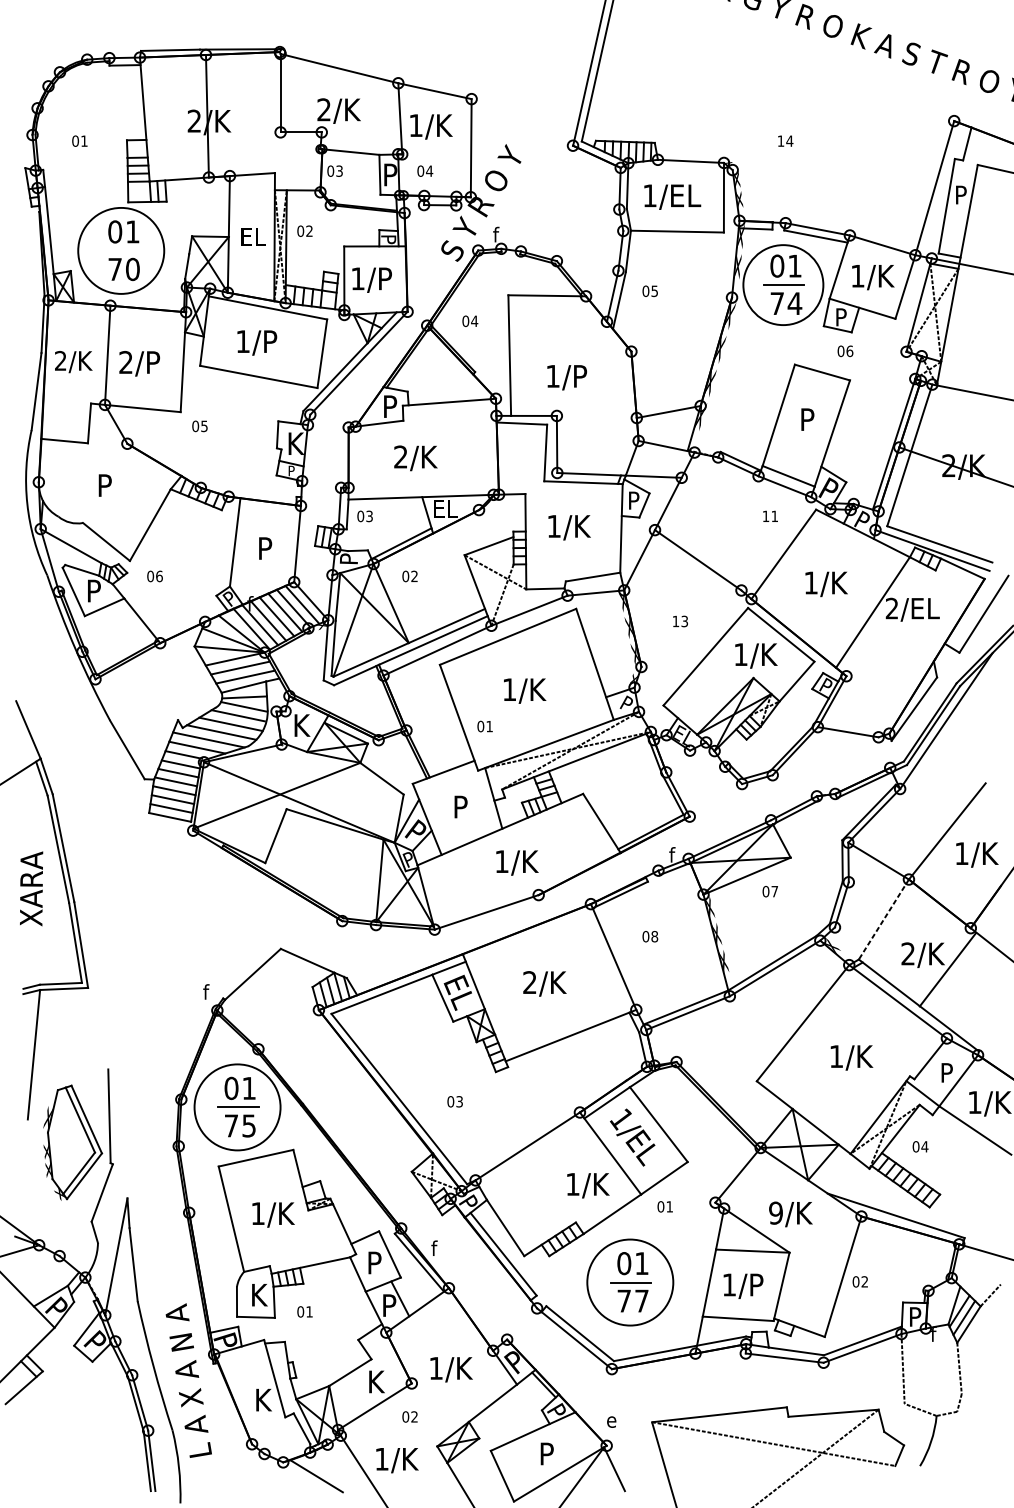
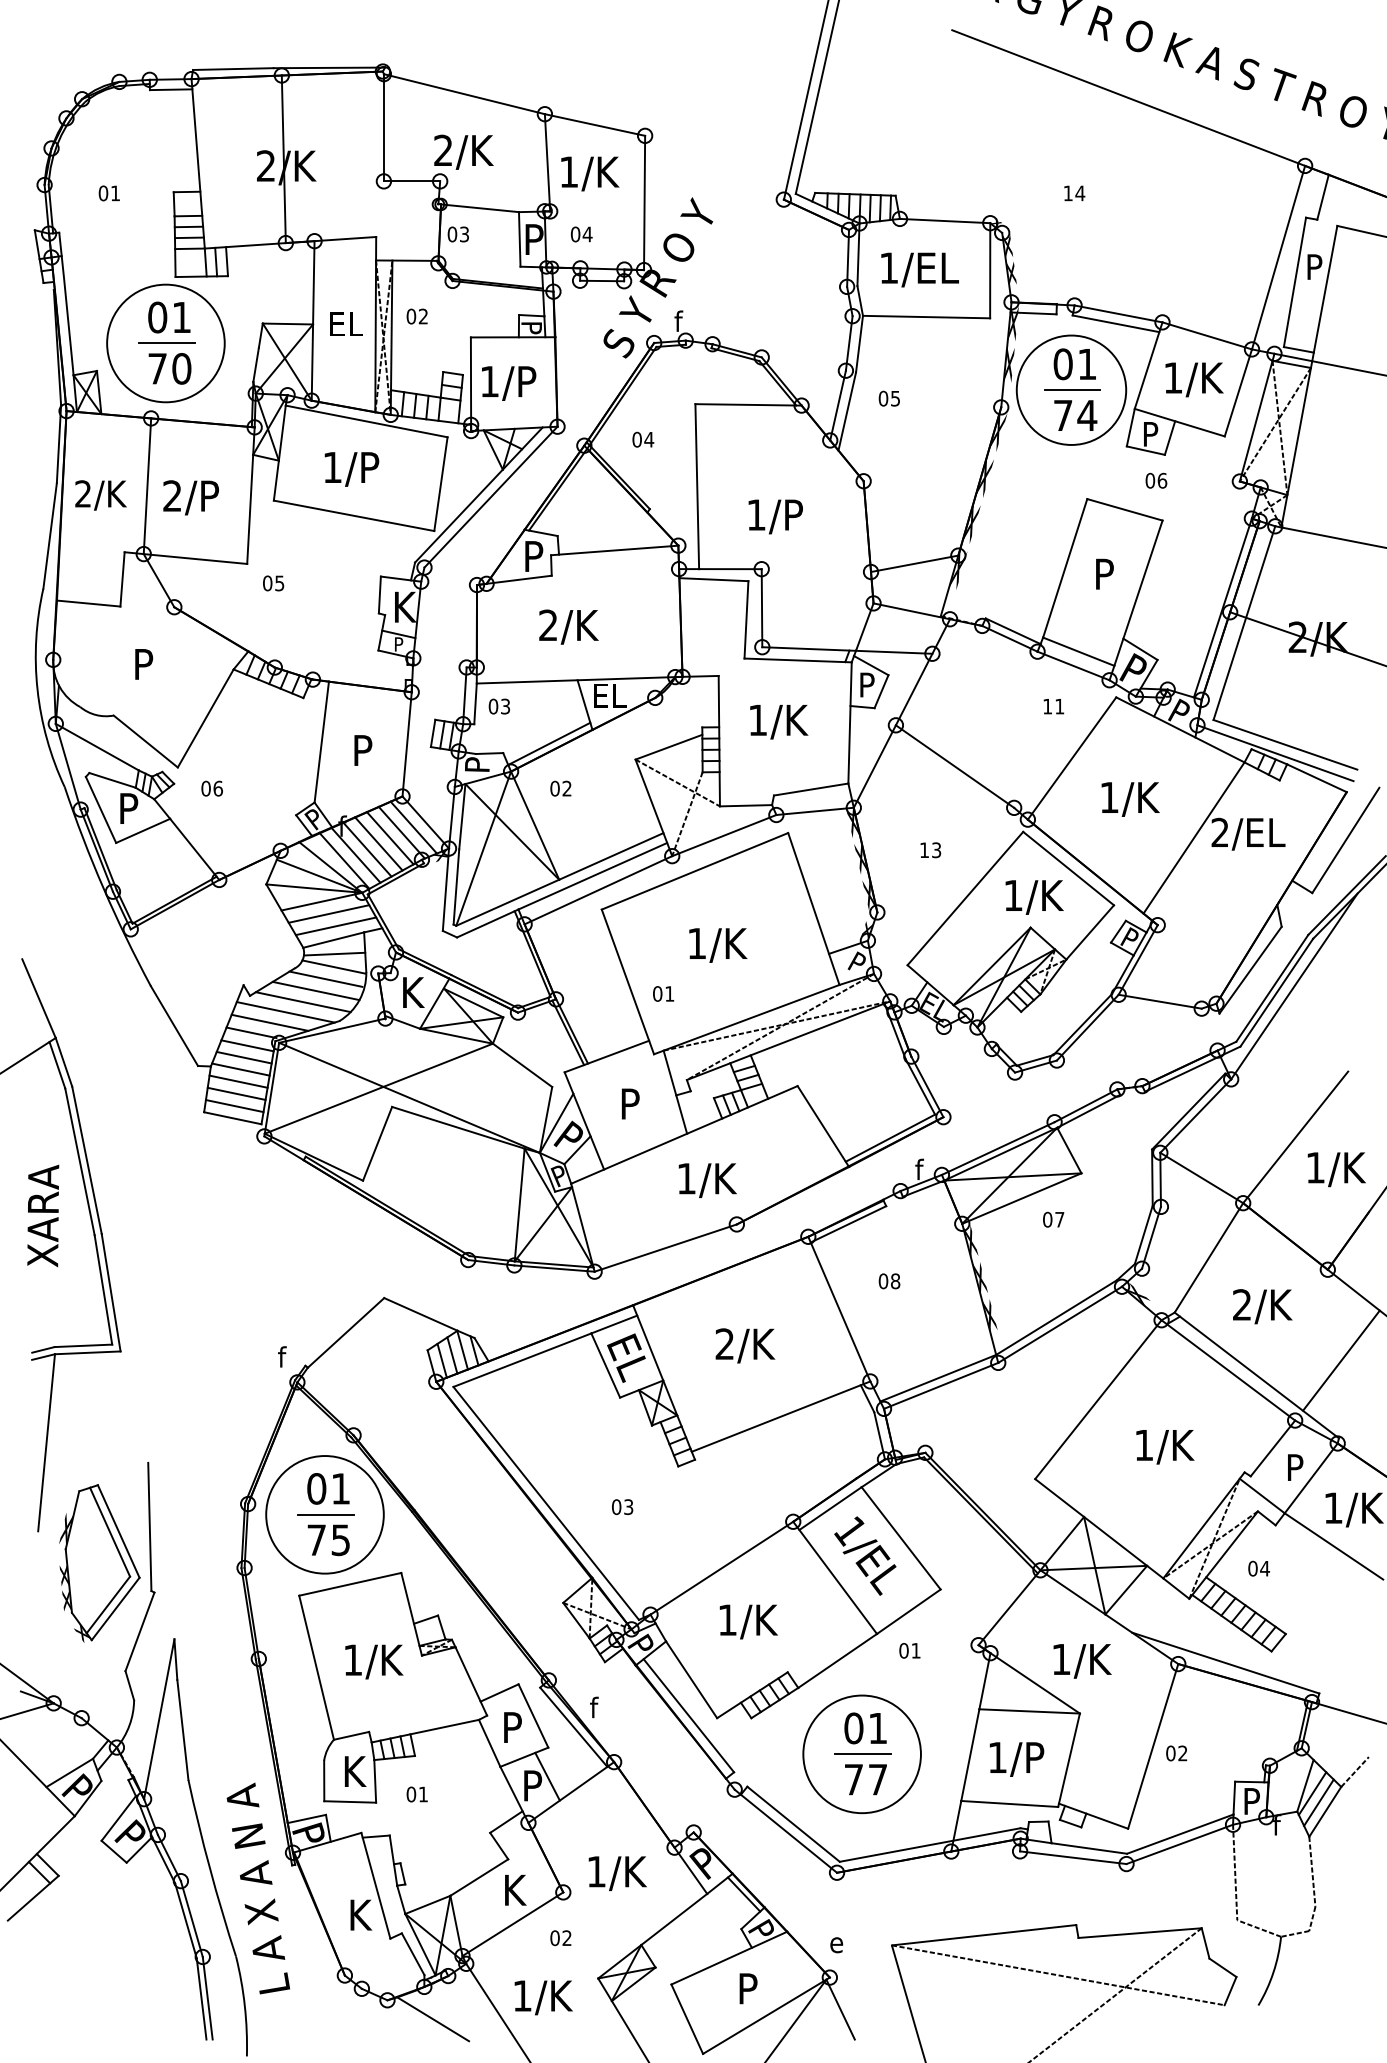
line: (825, 71) -> (1128, 97), added
line: (121, 250) -> (166, 342), added
line: (883, 919) -> (1208, 1257), dashed -> solid
line: (947, 969) -> (1341, 1360), moved
text: (588, 1185) -> (748, 1621), moved
text: (775, 1213) -> (1060, 1659), 9/K -> 1/K

